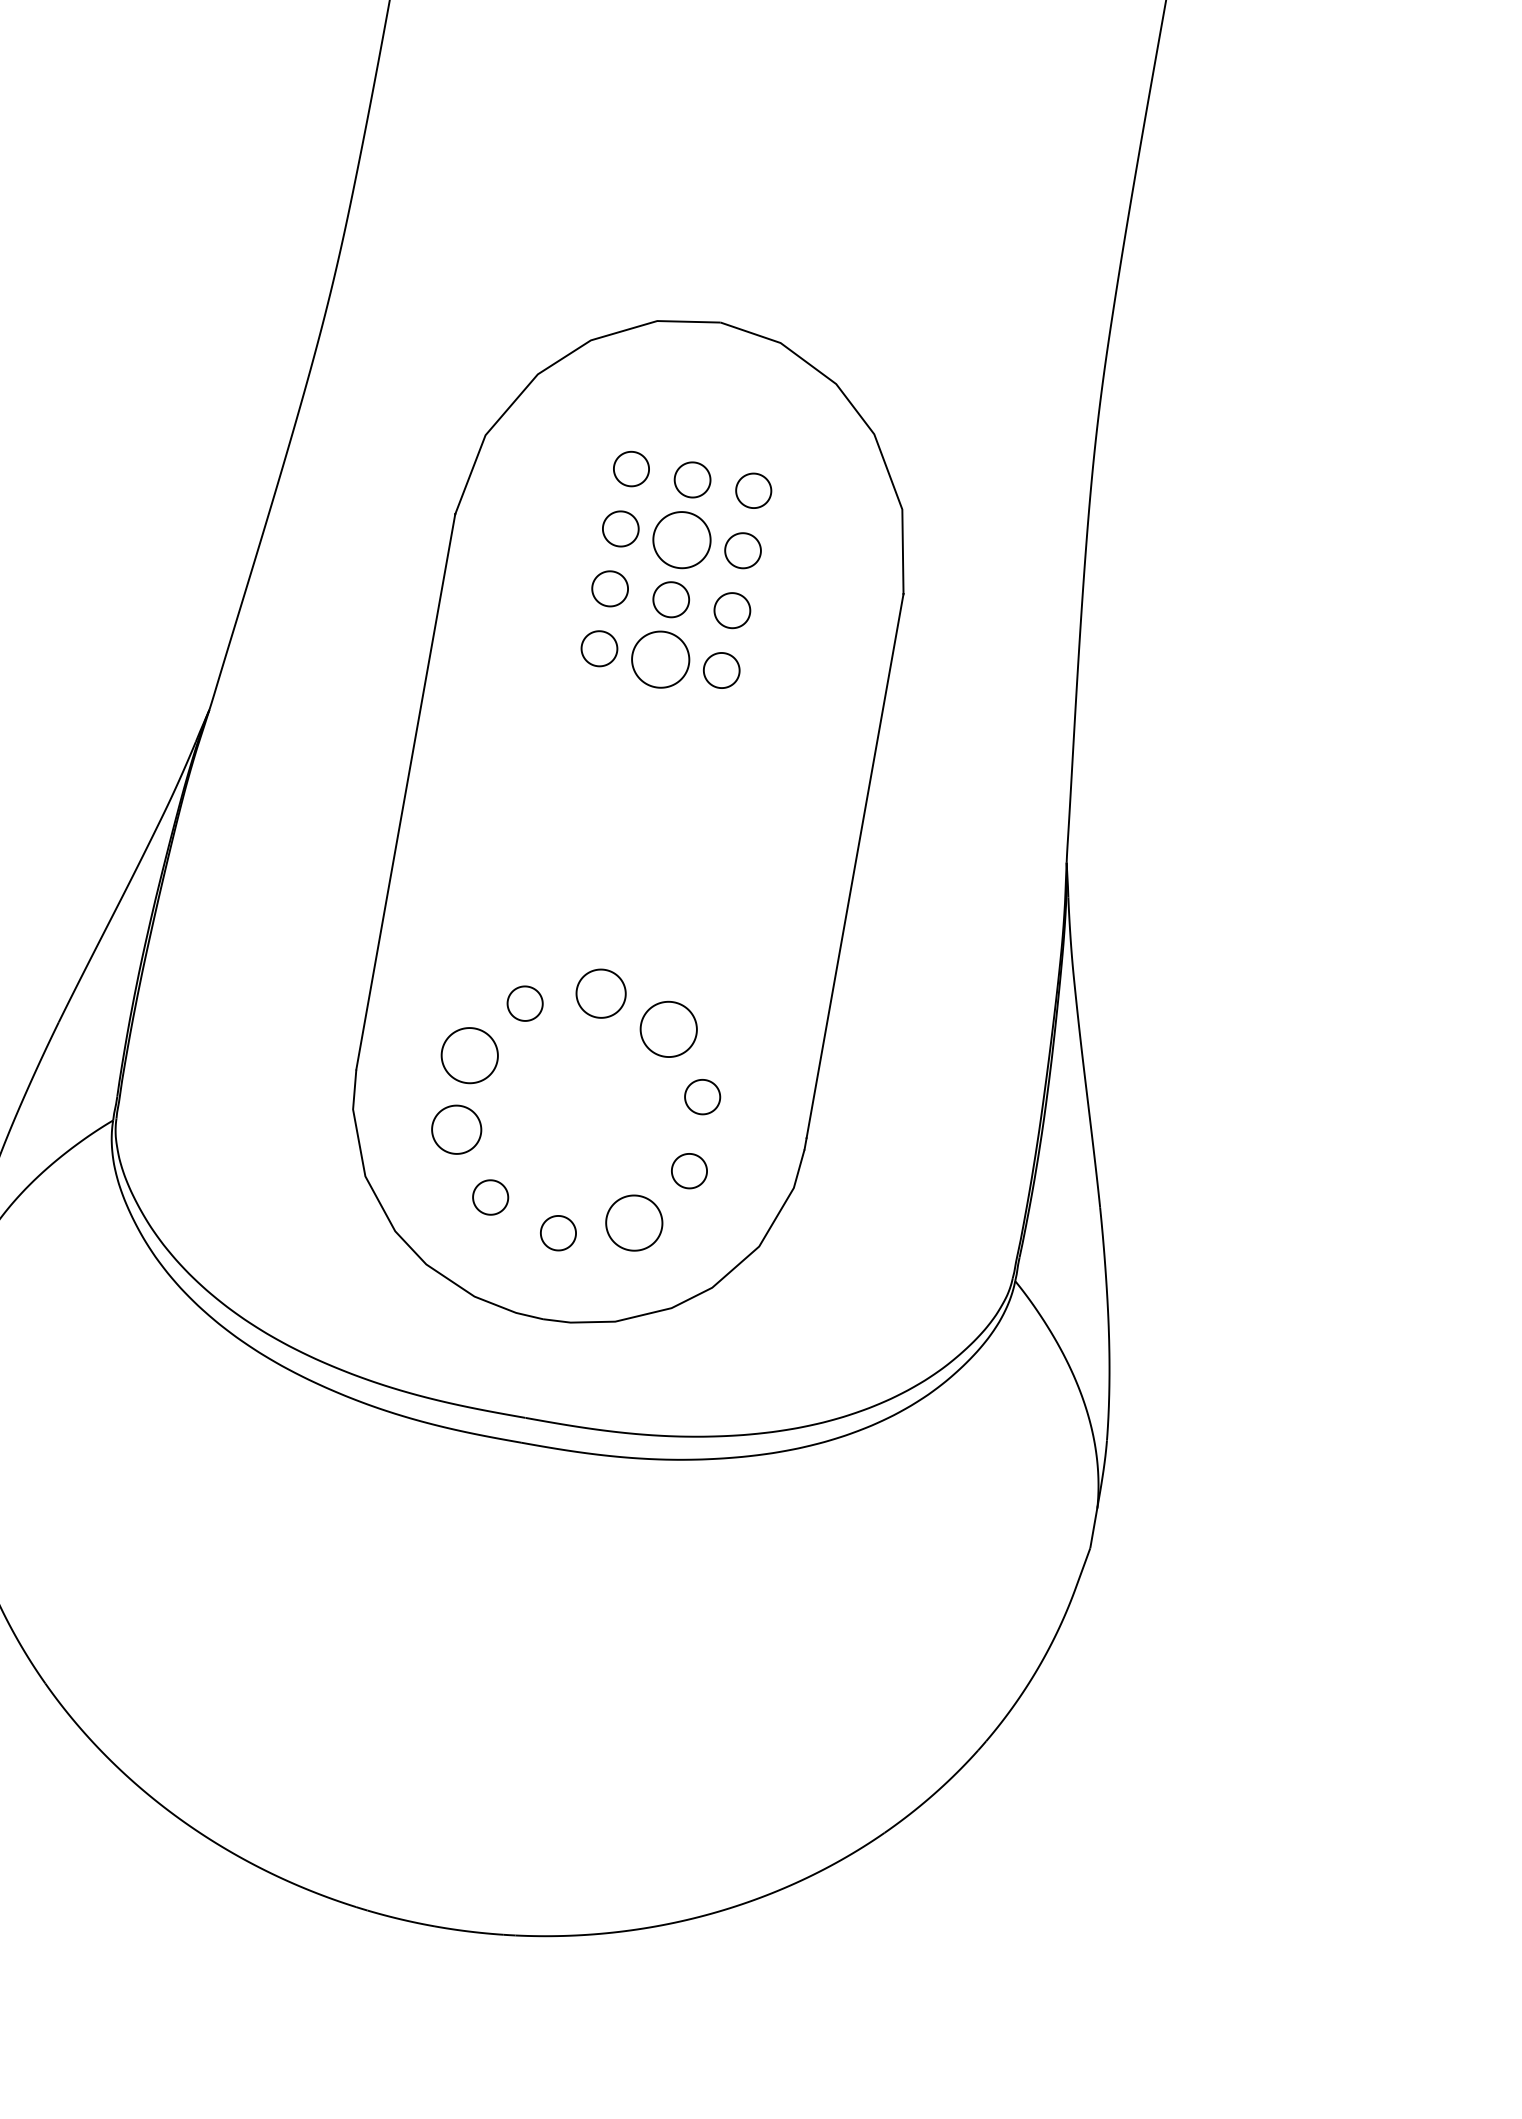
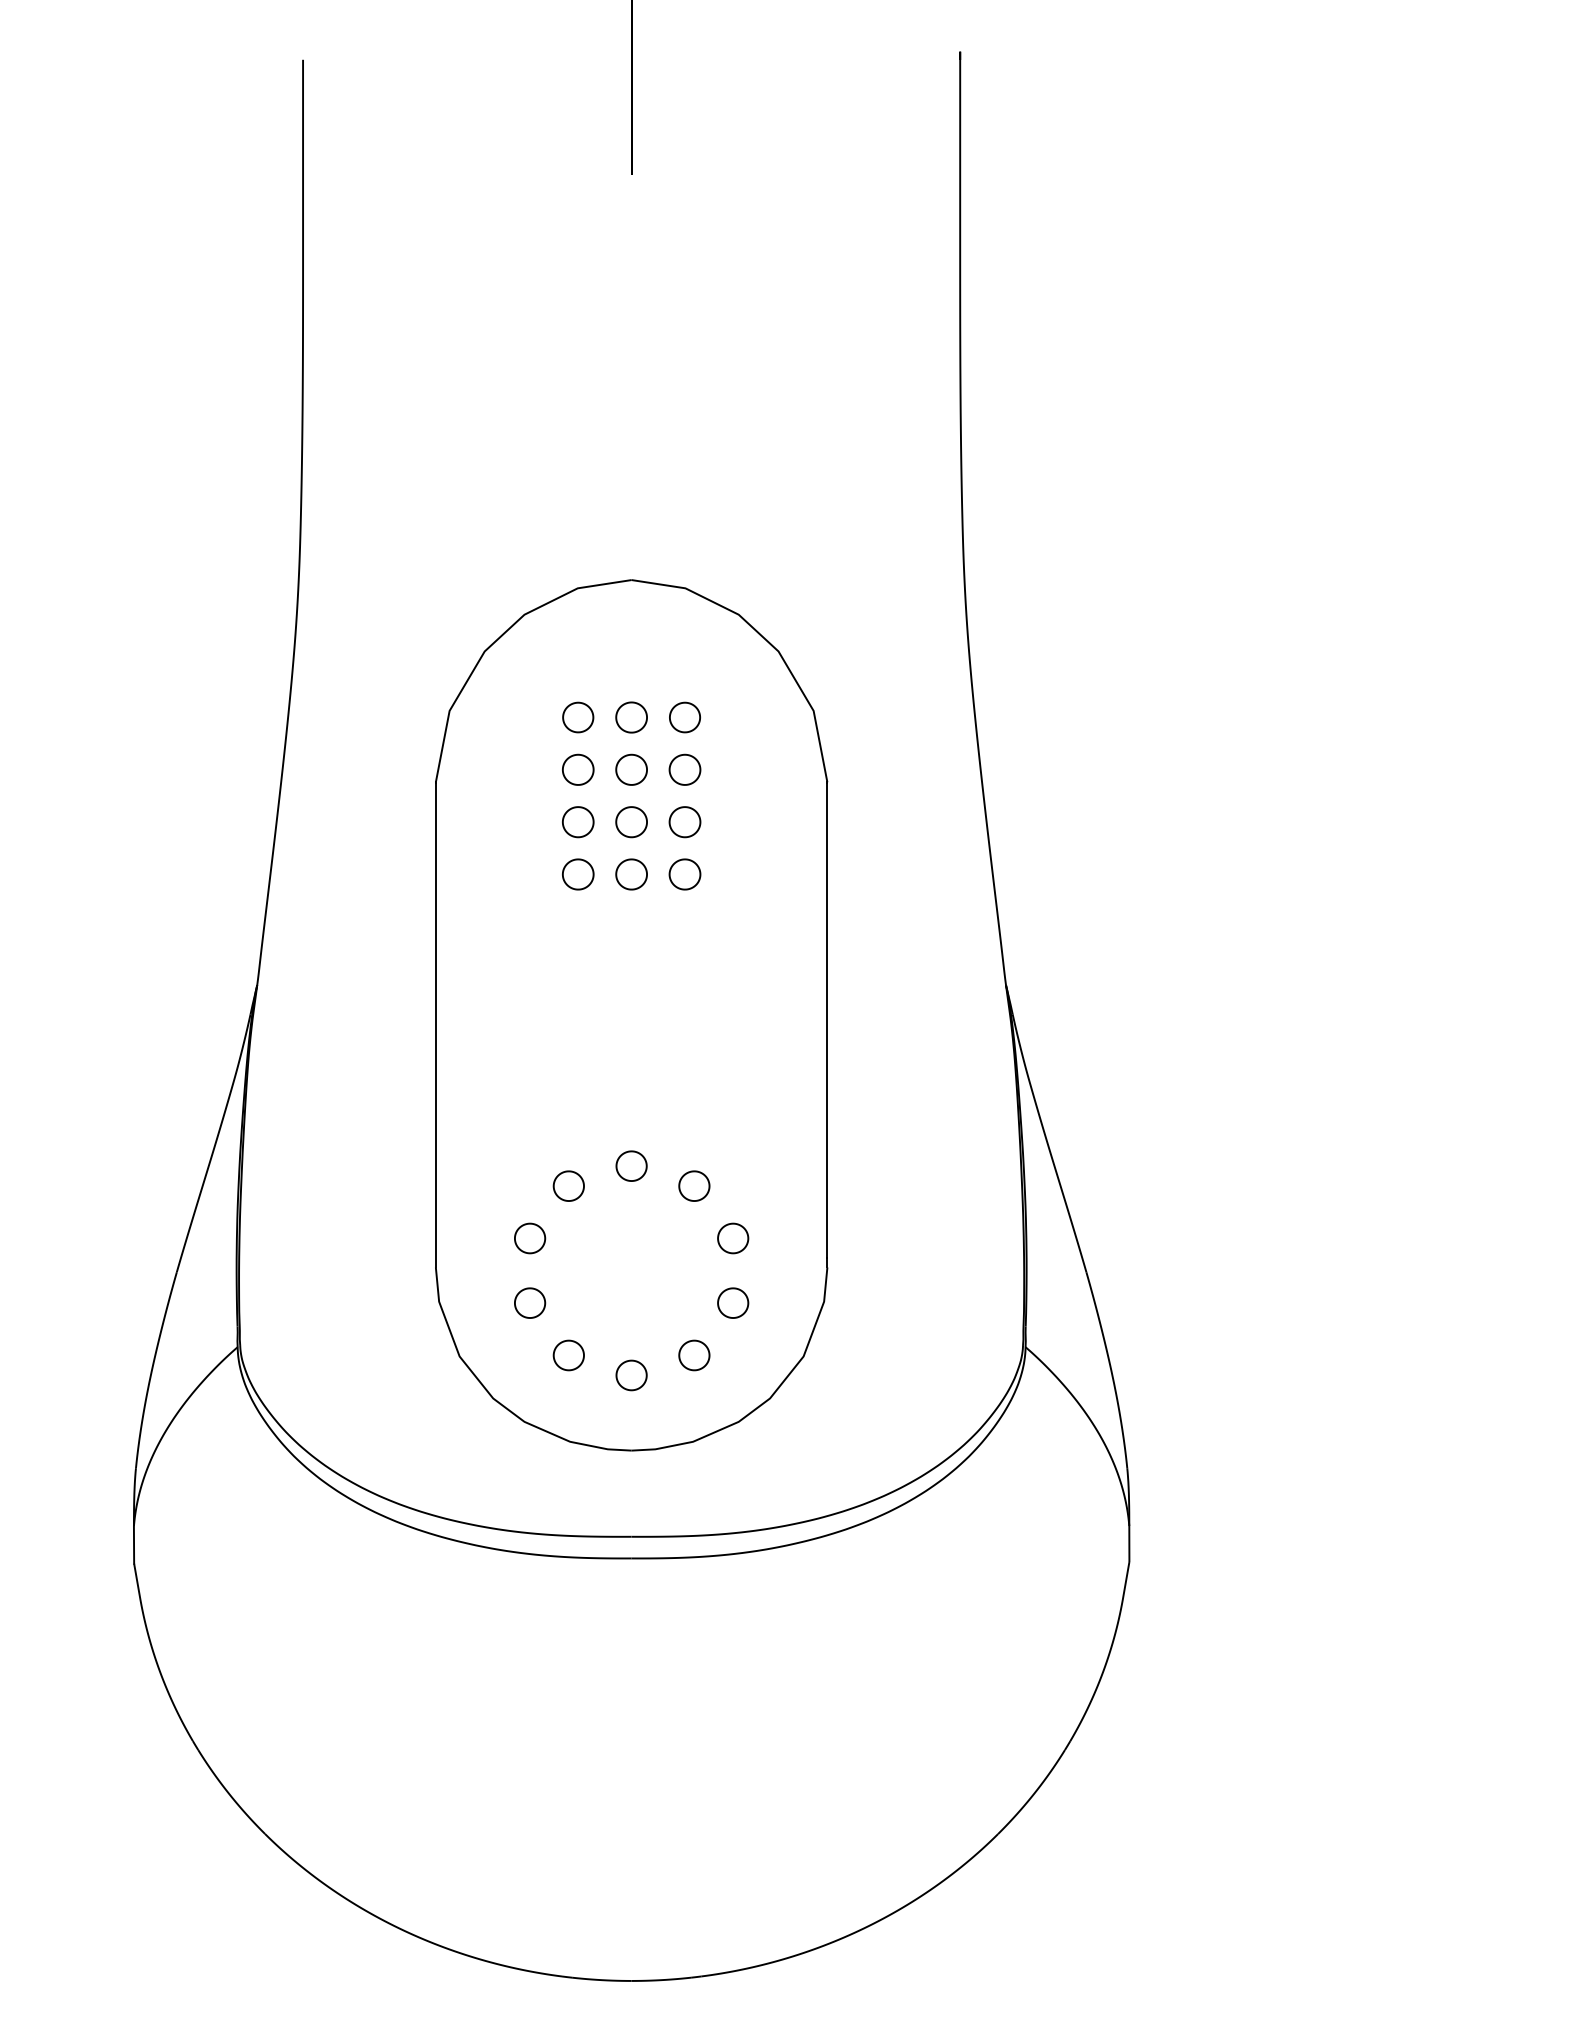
part: (681, 539) -> (631, 769), size x0.62
part: (660, 659) -> (631, 874), size x0.62
part: (601, 992) -> (631, 1165), size x0.71
part: (669, 1028) -> (694, 1185), size x0.62
part: (470, 1055) -> (530, 1238), size x0.62
part: (457, 1129) -> (530, 1302), size x0.71
part: (634, 1223) -> (694, 1355), size x0.62

